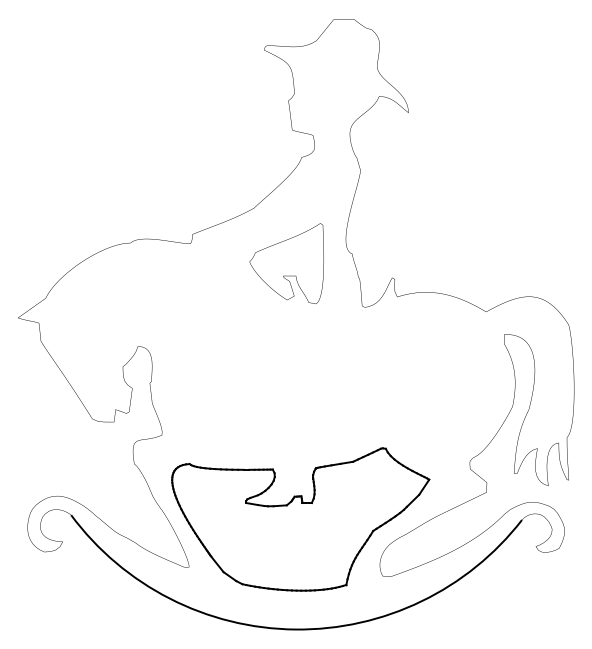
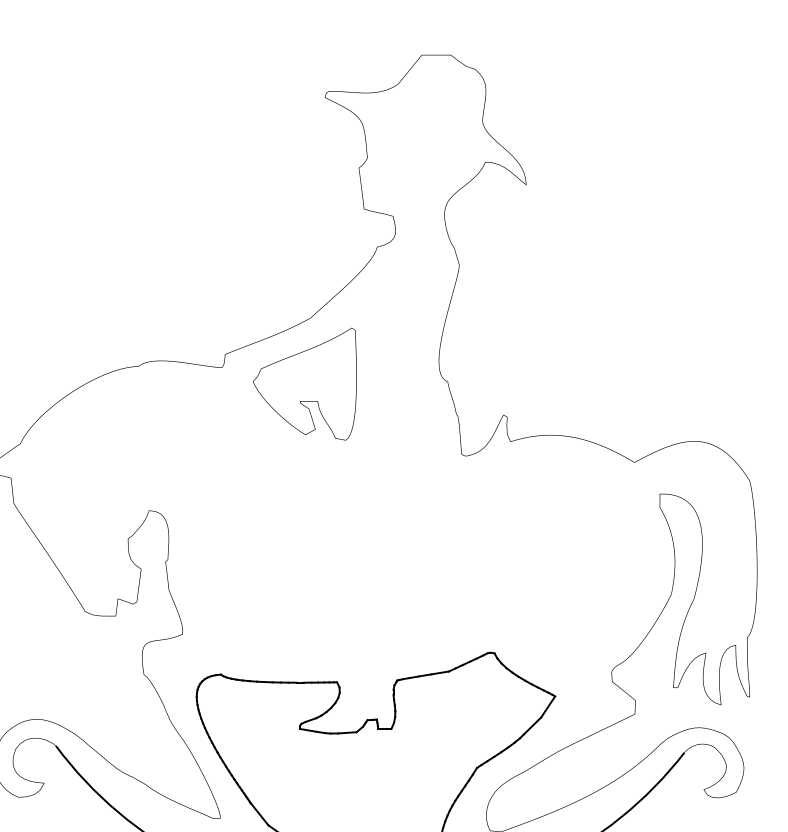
part: (286, 263) -> (304, 383), moved

